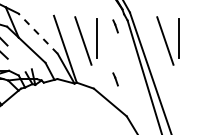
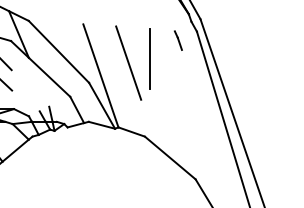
line: (37, 33) -> (57, 51), dashed -> solid
part: (167, 40) -> (258, 62), removed
line: (115, 79) -> (178, 122), removed

